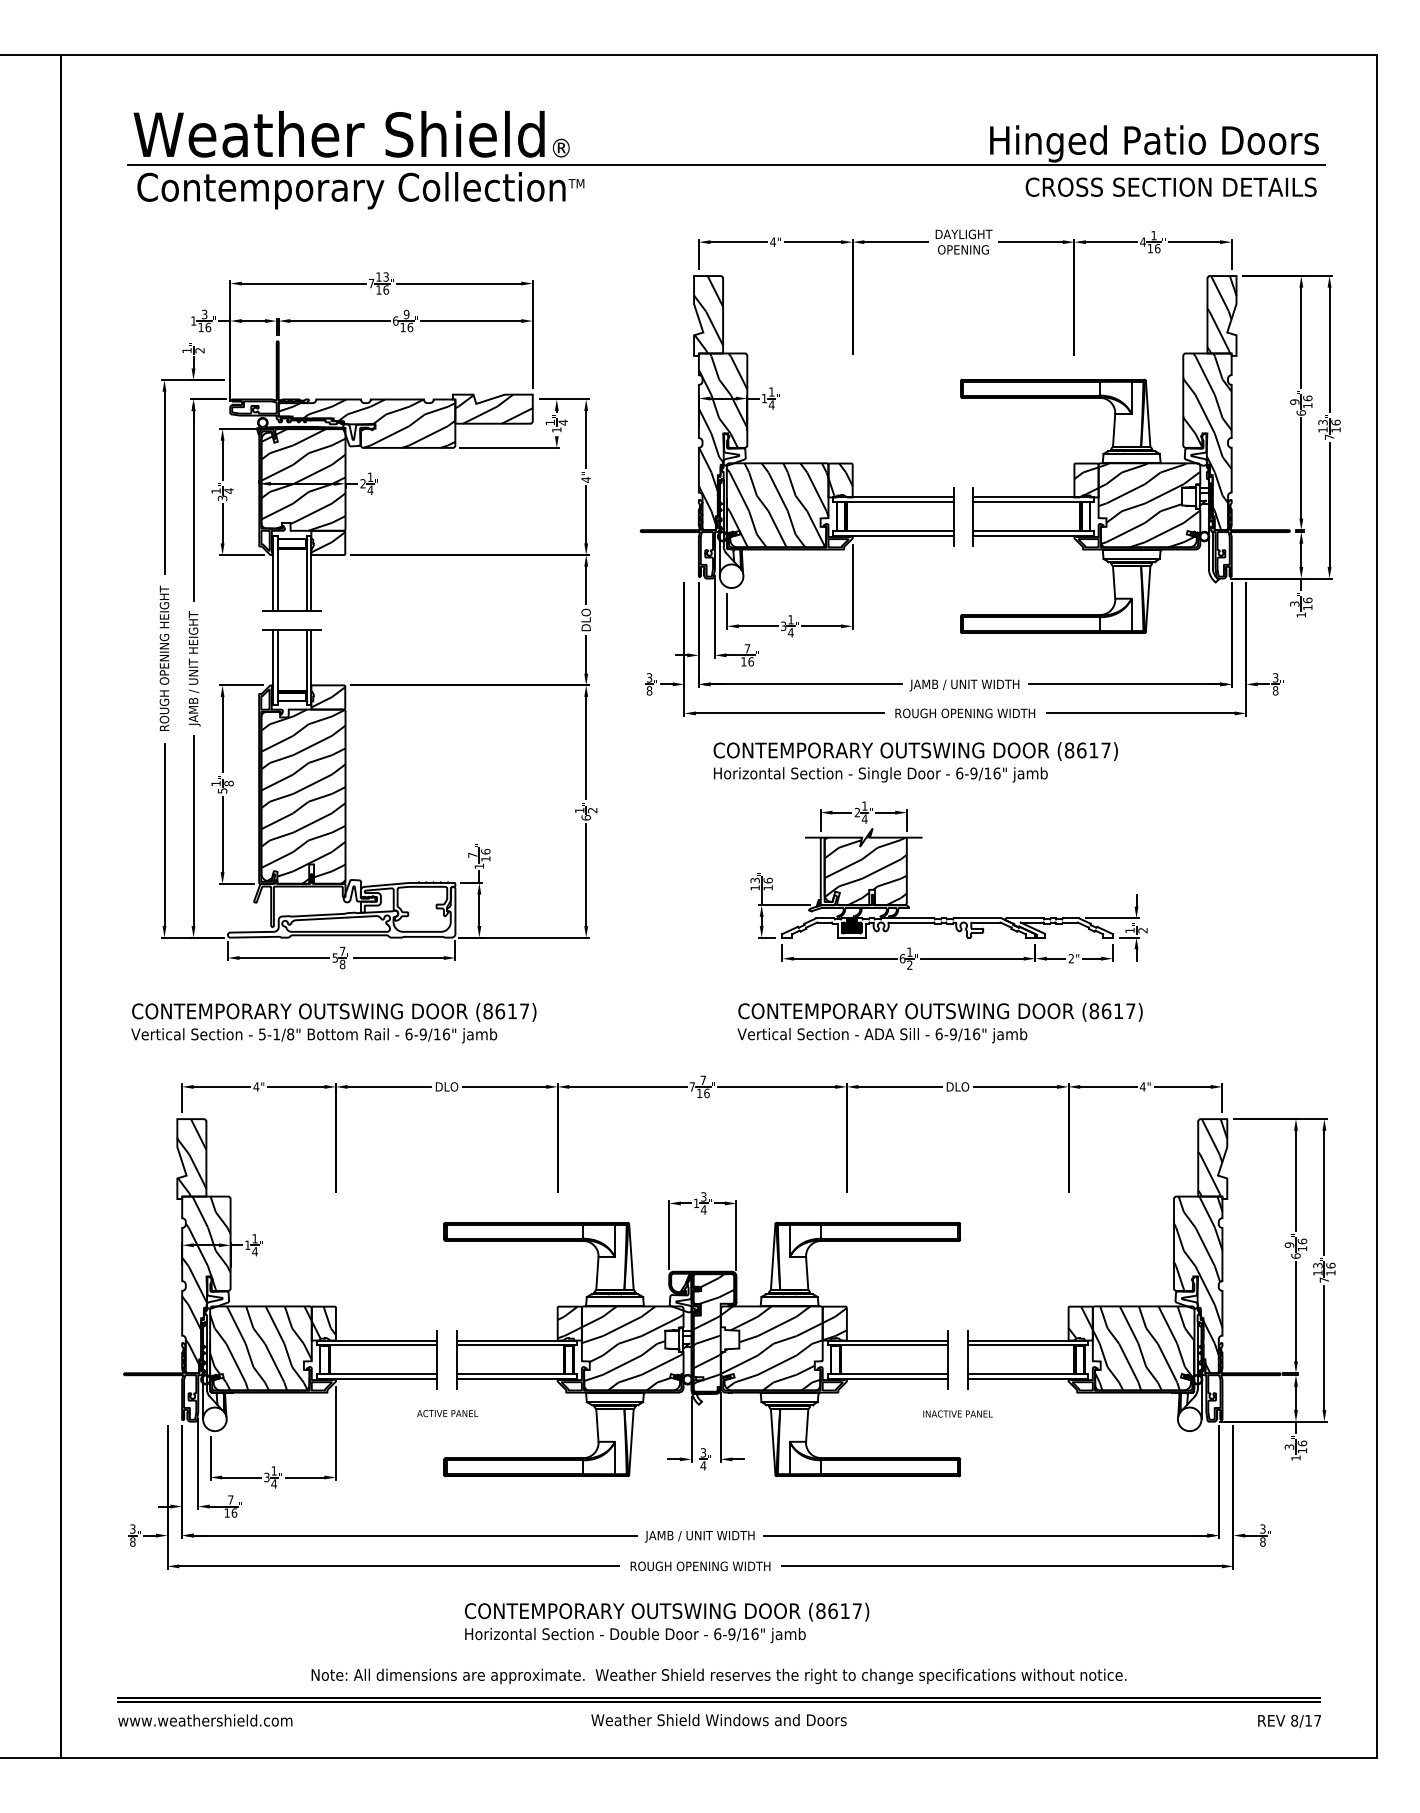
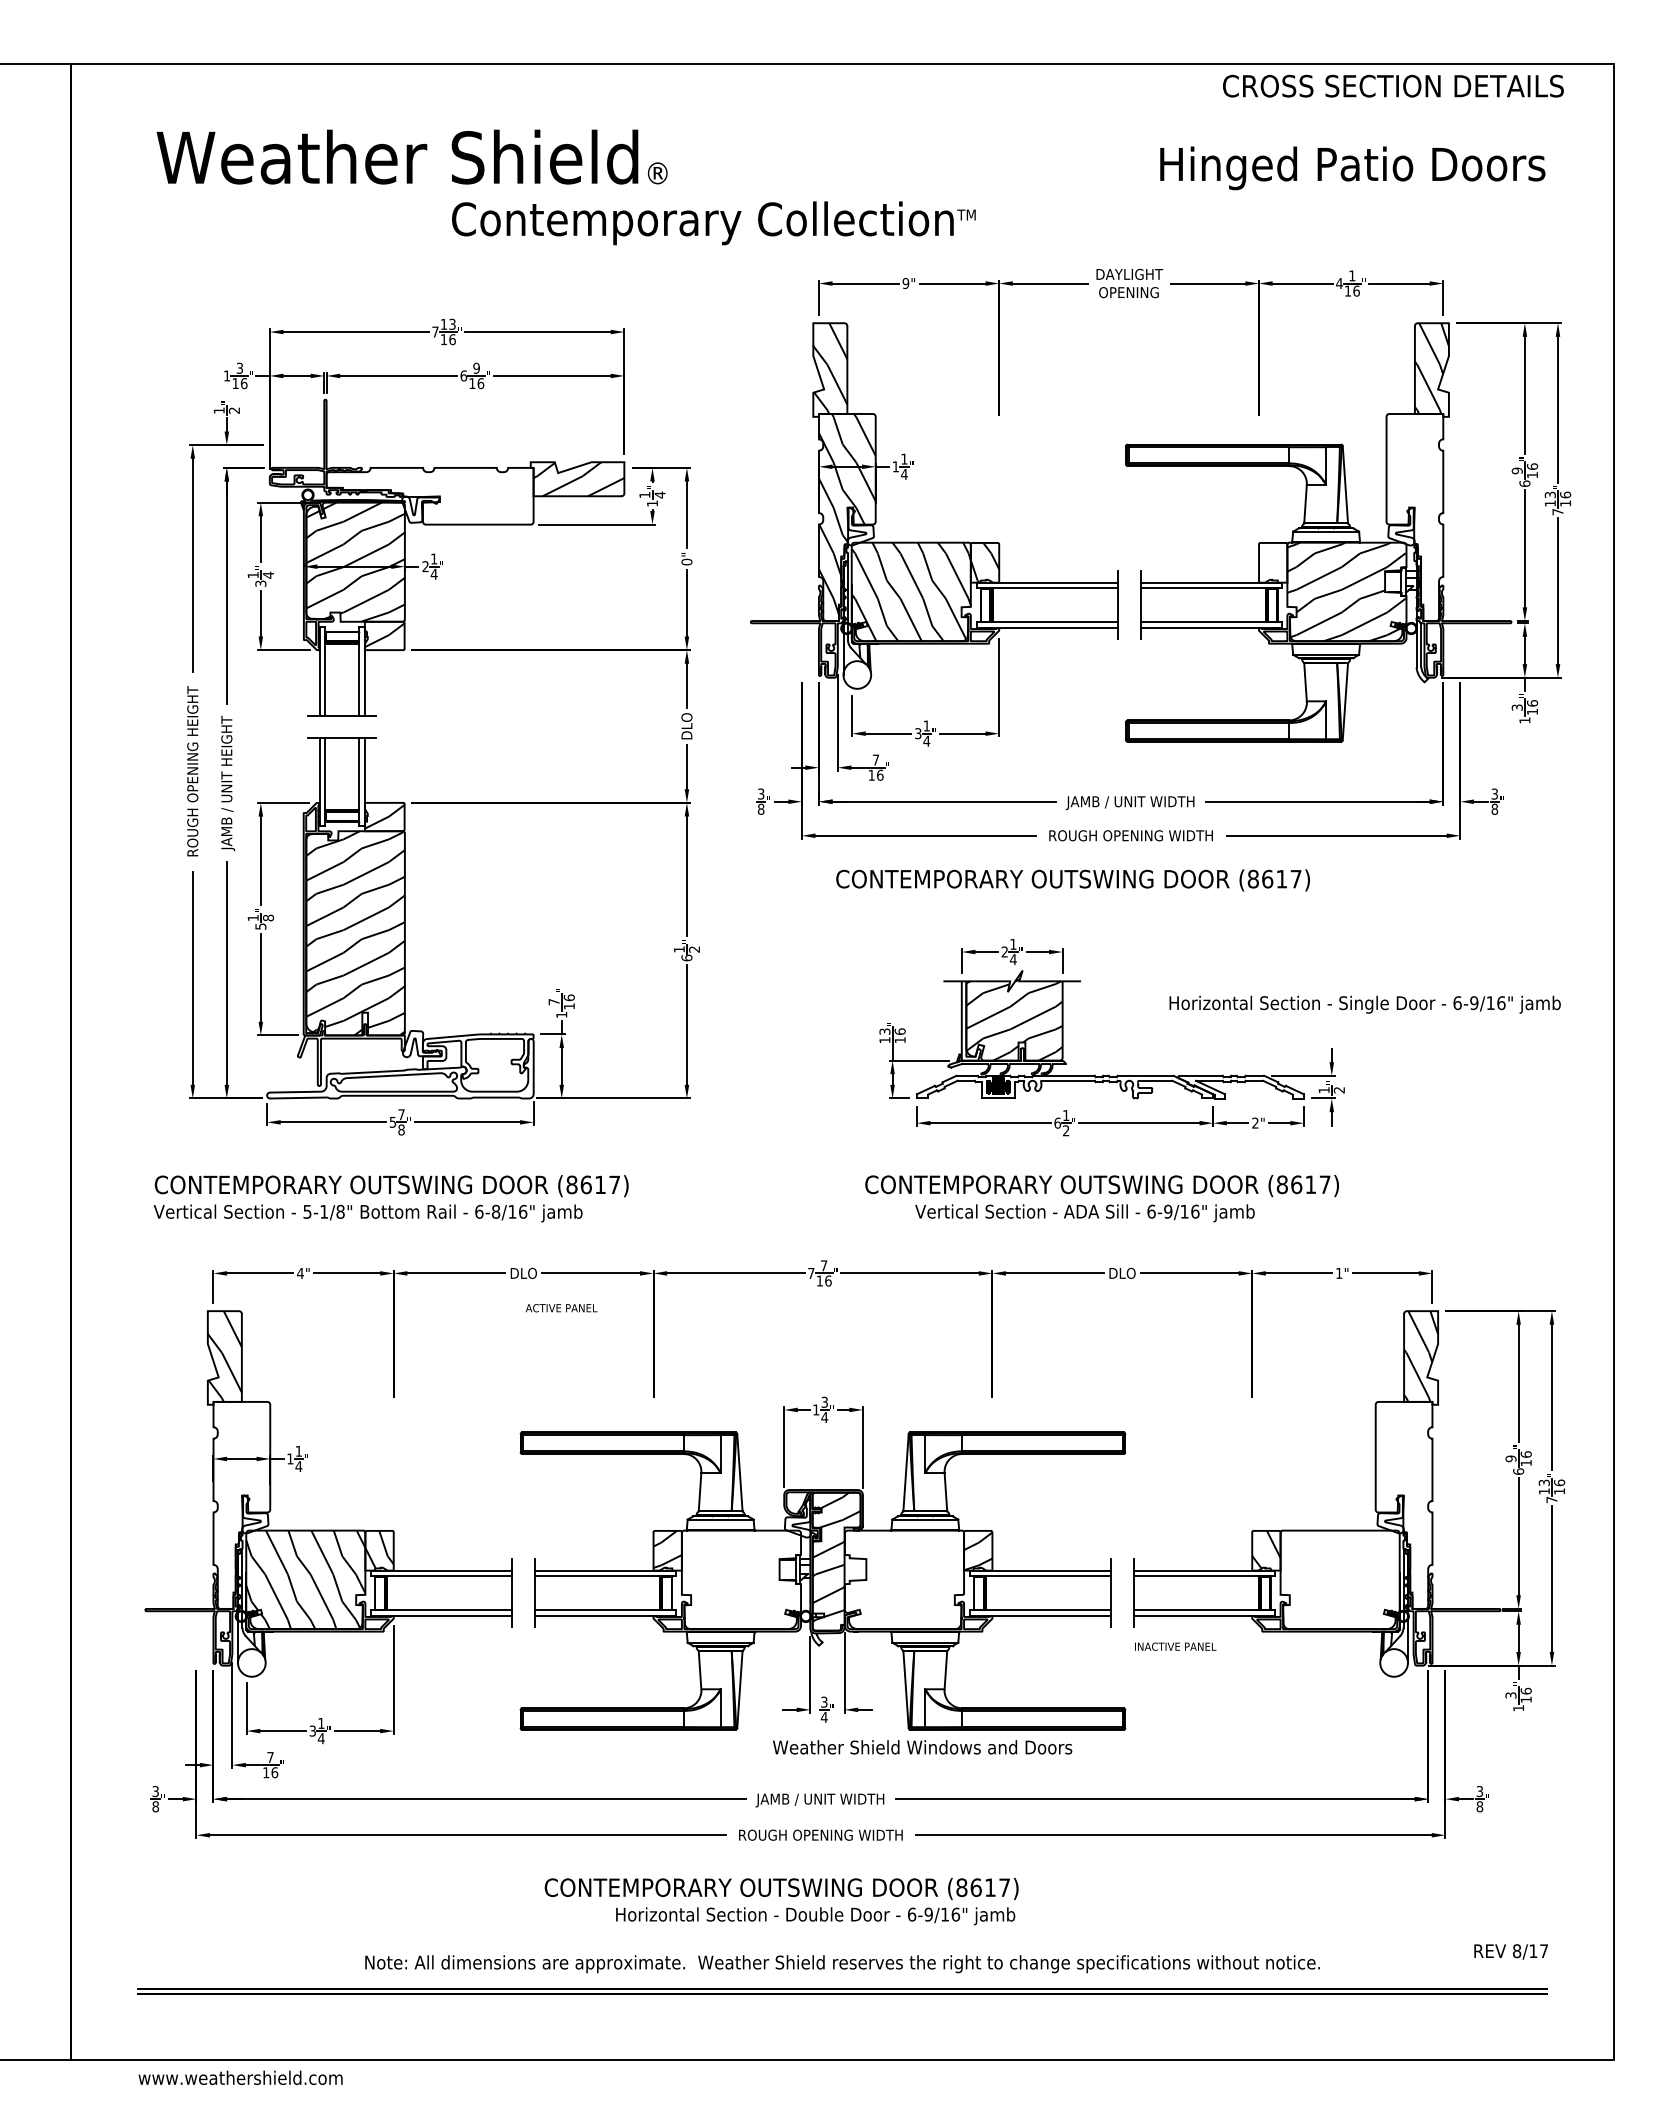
line: (725, 165) -> (850, 193), removed
text: (1171, 186) -> (1393, 85), moved
text: (360, 190) -> (713, 223), moved
text: (772, 242) -> (905, 283), 4" -> 9"
hatch: (366, 423) -> (429, 495), removed
hatch: (1207, 441) -> (1414, 517), removed
text: (585, 479) -> (686, 561), 4" -> 0"
hatch: (1086, 481) -> (1273, 563), removed
text: (880, 774) -> (1364, 1004), moved
text: (422, 1034) -> (495, 1211), 6-9/16" -> 6-8/16"
text: (881, 1035) -> (1084, 1213), moved
text: (1142, 1086) -> (1338, 1273), 4" -> 1"
hatch: (206, 1280) -> (241, 1500), removed
hatch: (1197, 1284) -> (1403, 1504), removed
hatch: (632, 1348) -> (741, 1579), removed
hatch: (771, 1348) -> (904, 1579), removed
hatch: (1143, 1348) -> (1339, 1579), removed
text: (447, 1413) -> (561, 1308), moved
text: (957, 1413) -> (1175, 1646), moved
text: (635, 1635) -> (815, 1916), moved
text: (205, 1720) -> (240, 2077), moved
text: (718, 1720) -> (922, 1747), moved
text: (1289, 1721) -> (1510, 1951), moved

